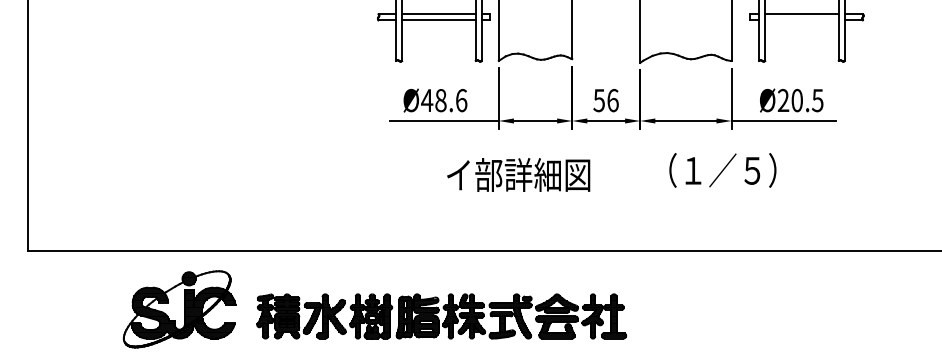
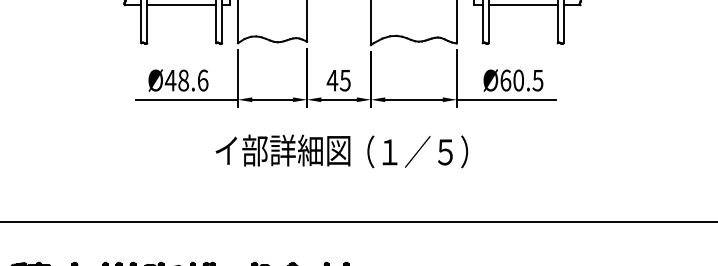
line: (801, 20) -> (522, 5), added
text: (605, 100) -> (338, 80), 56 -> 45
text: (783, 100) -> (505, 80), Ø20.5 -> Ø60.5
text: (722, 170) -> (417, 151), moved
text: (518, 174) -> (282, 150), moved

